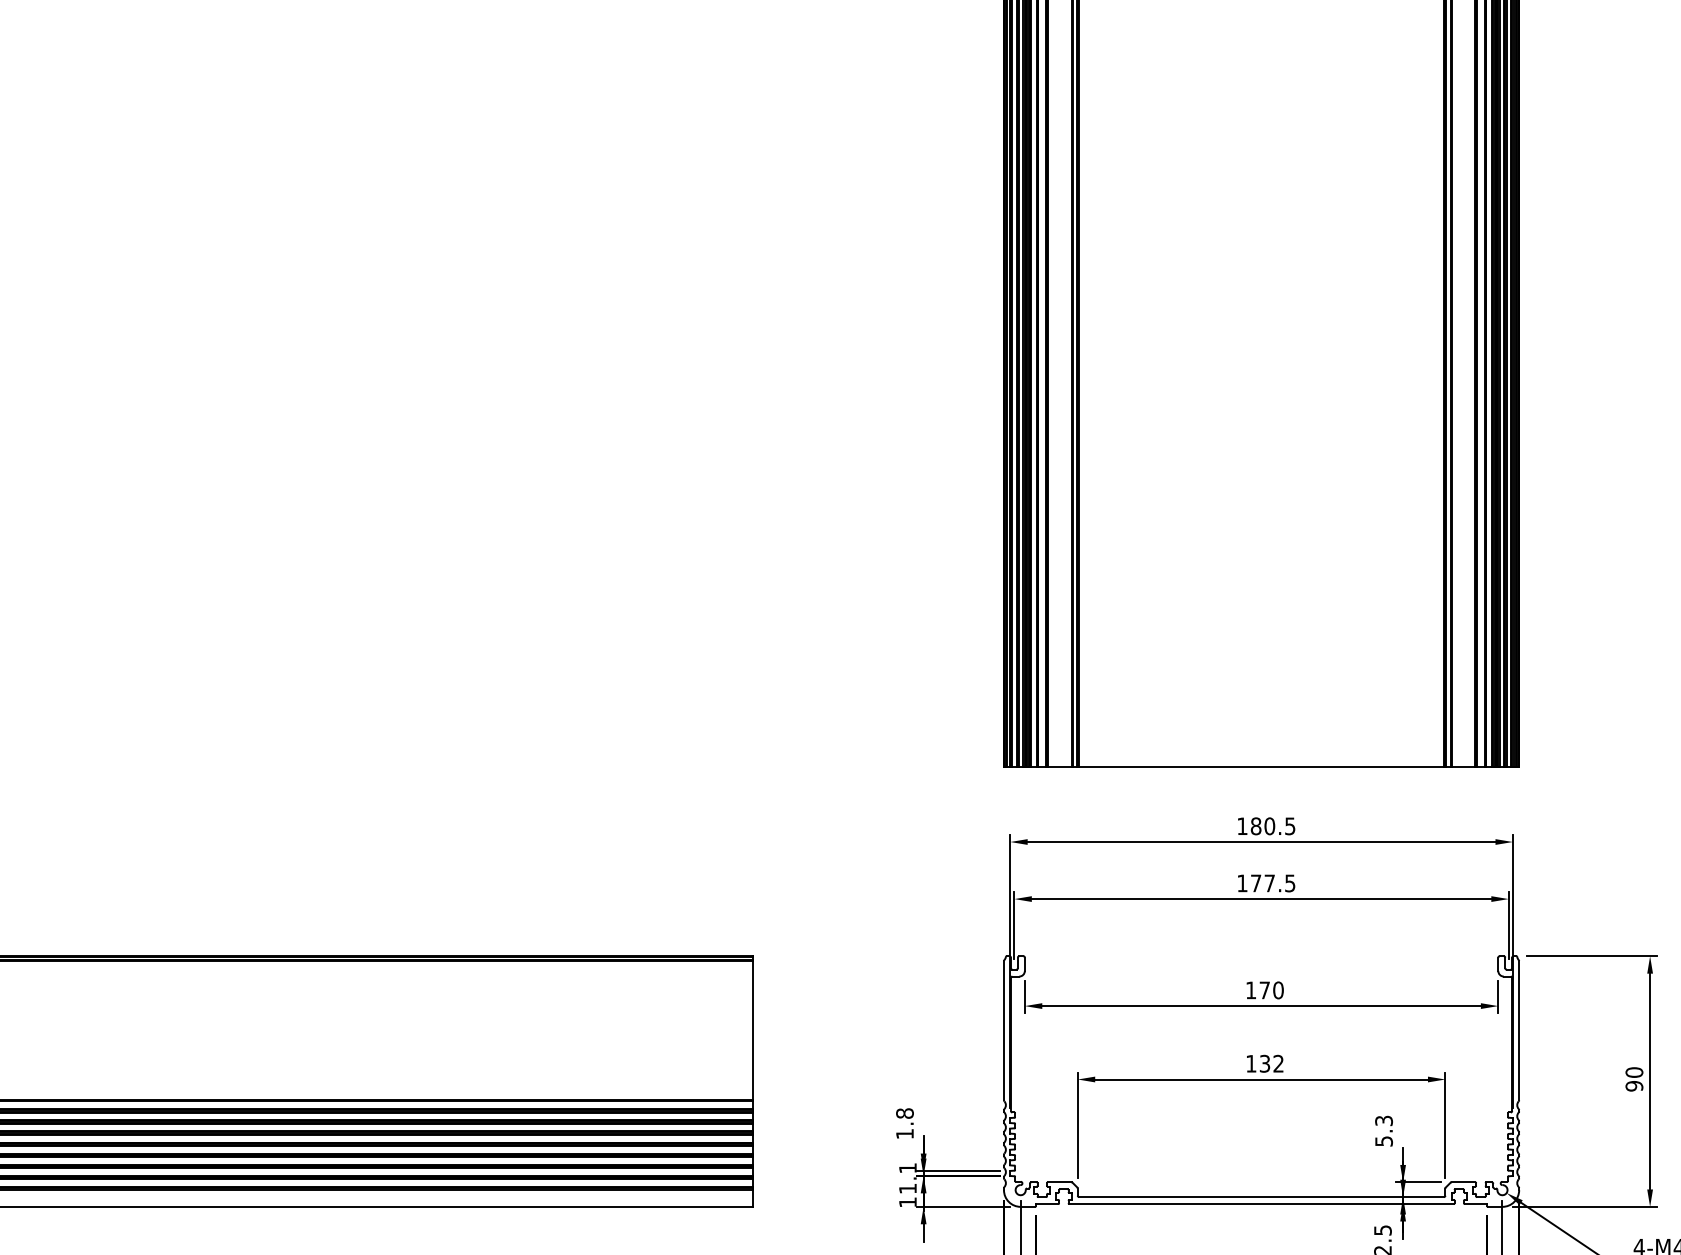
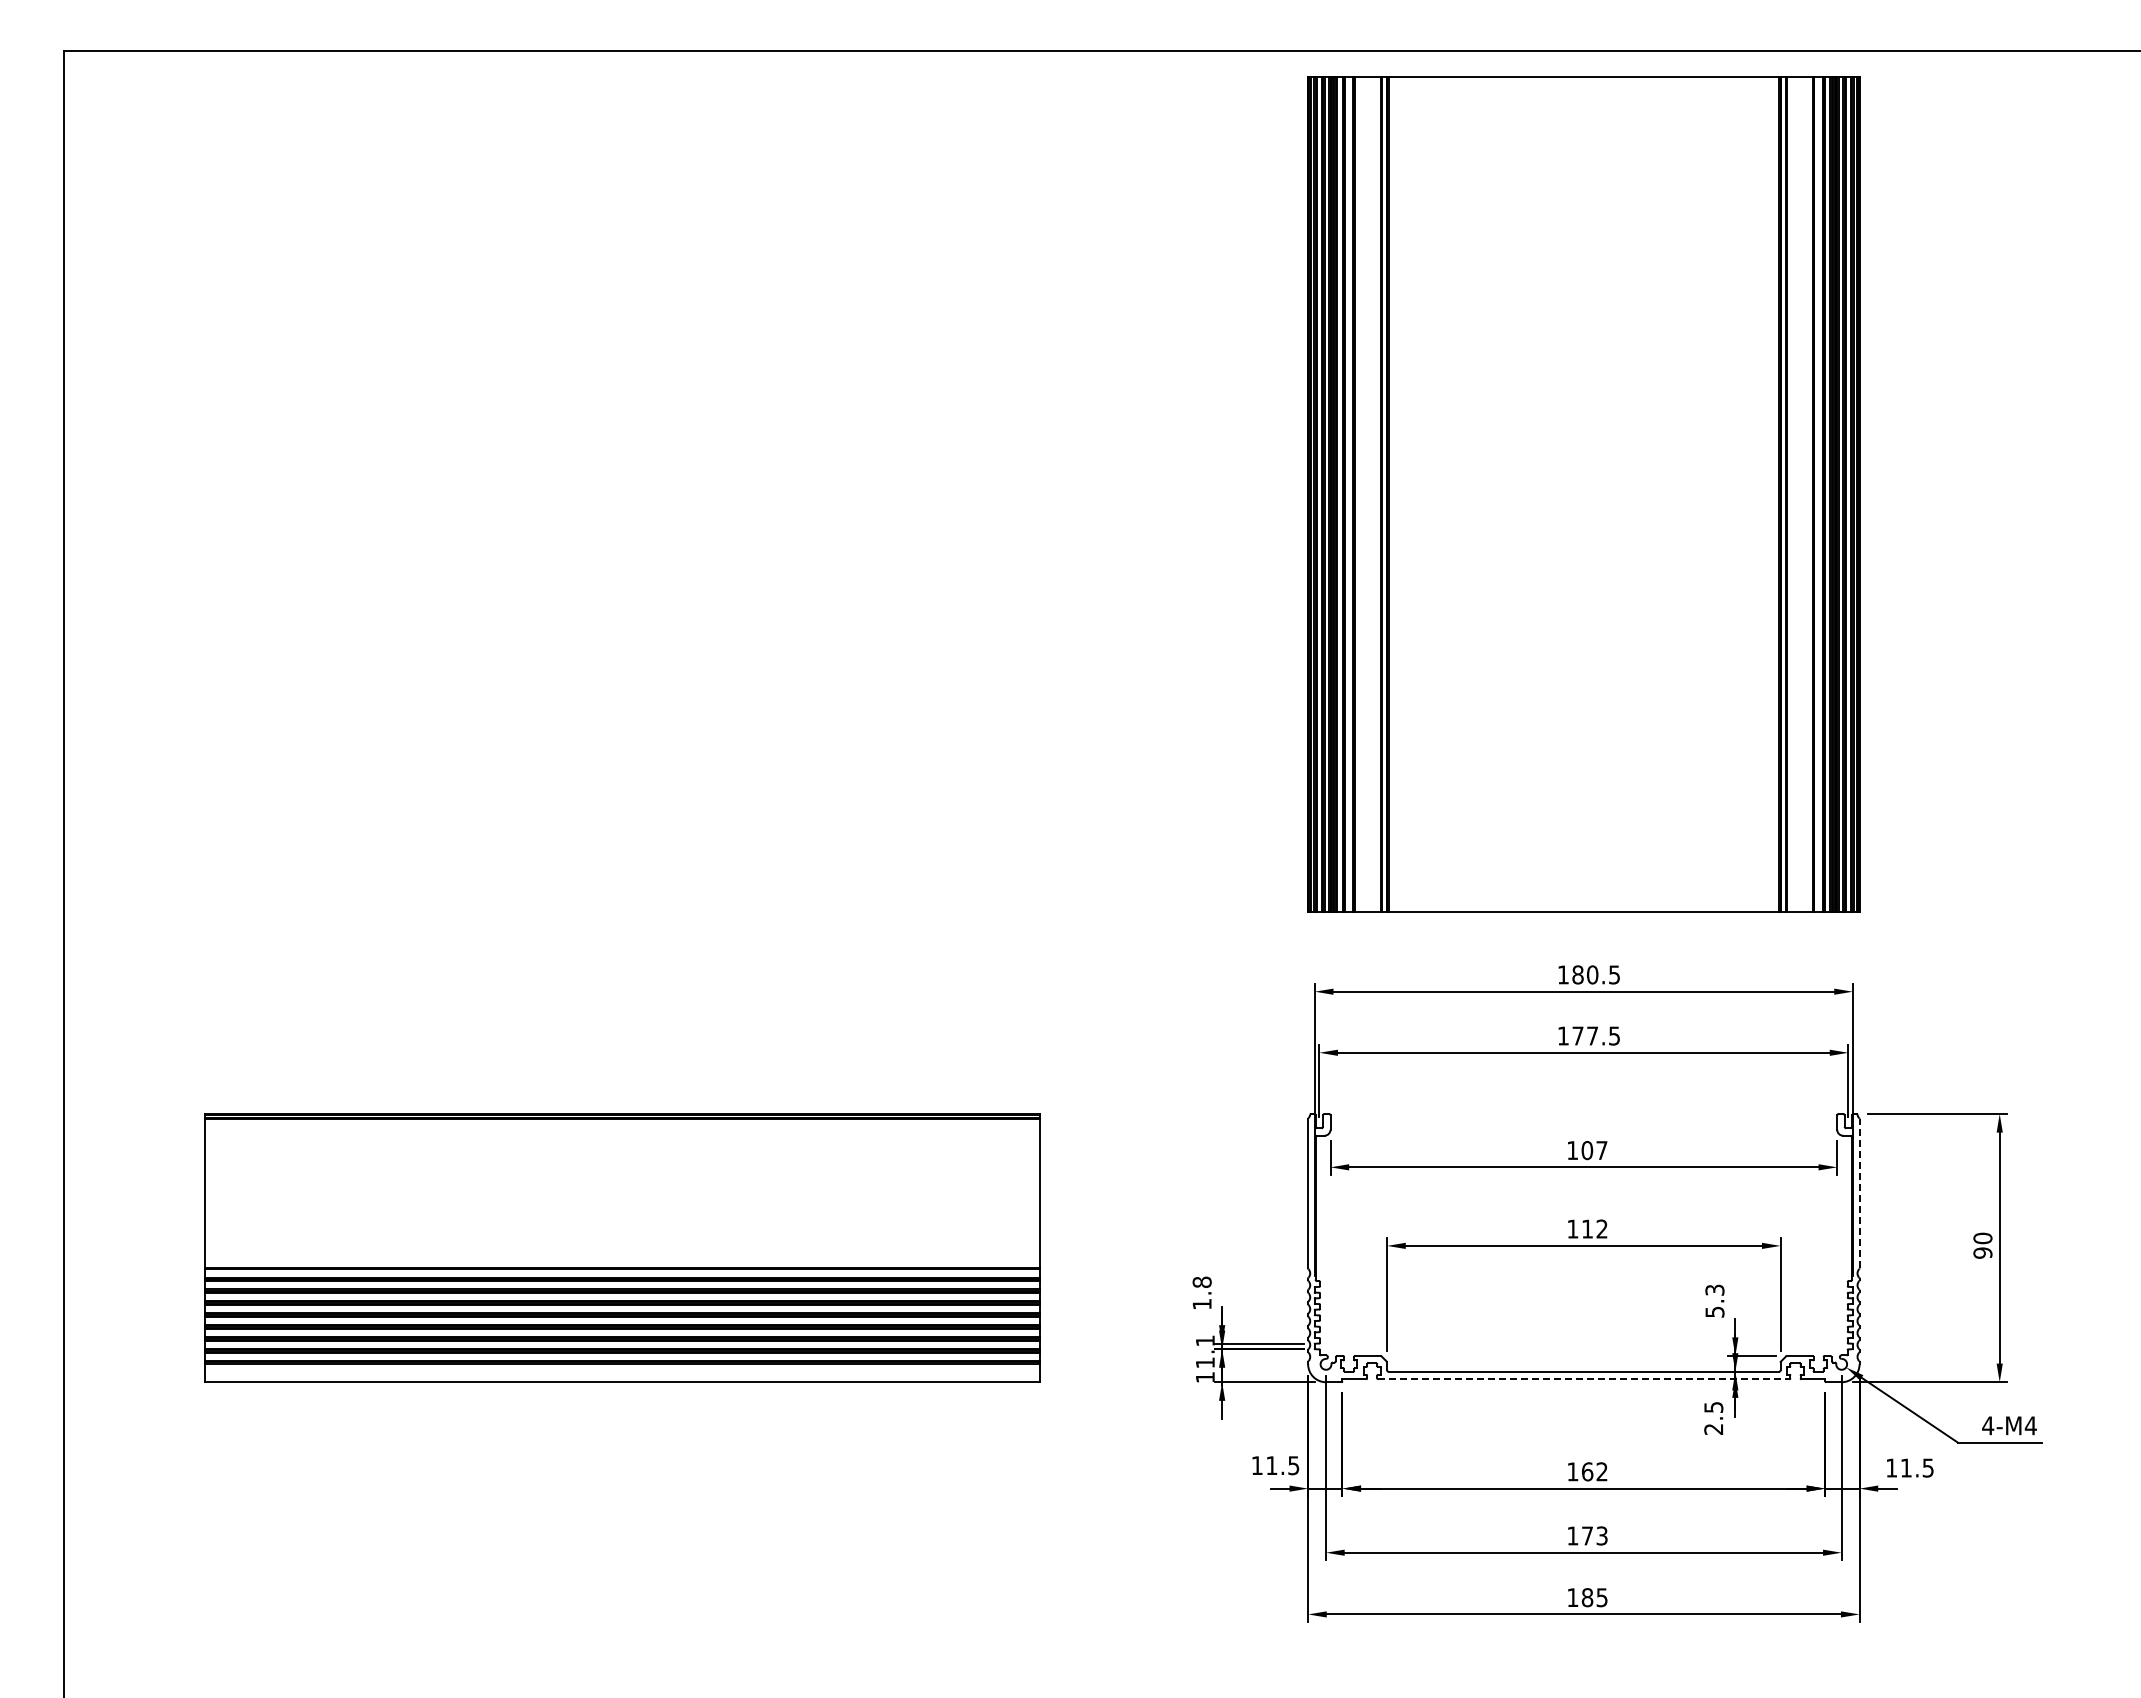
text: (1271, 990) -> (1594, 1150), 170 -> 107
line: (1519, 1030) -> (1859, 1193), solid -> dashed
text: (1264, 1063) -> (1587, 1228), 132 -> 112
line: (1261, 1204) -> (1583, 1379), solid -> dashed

